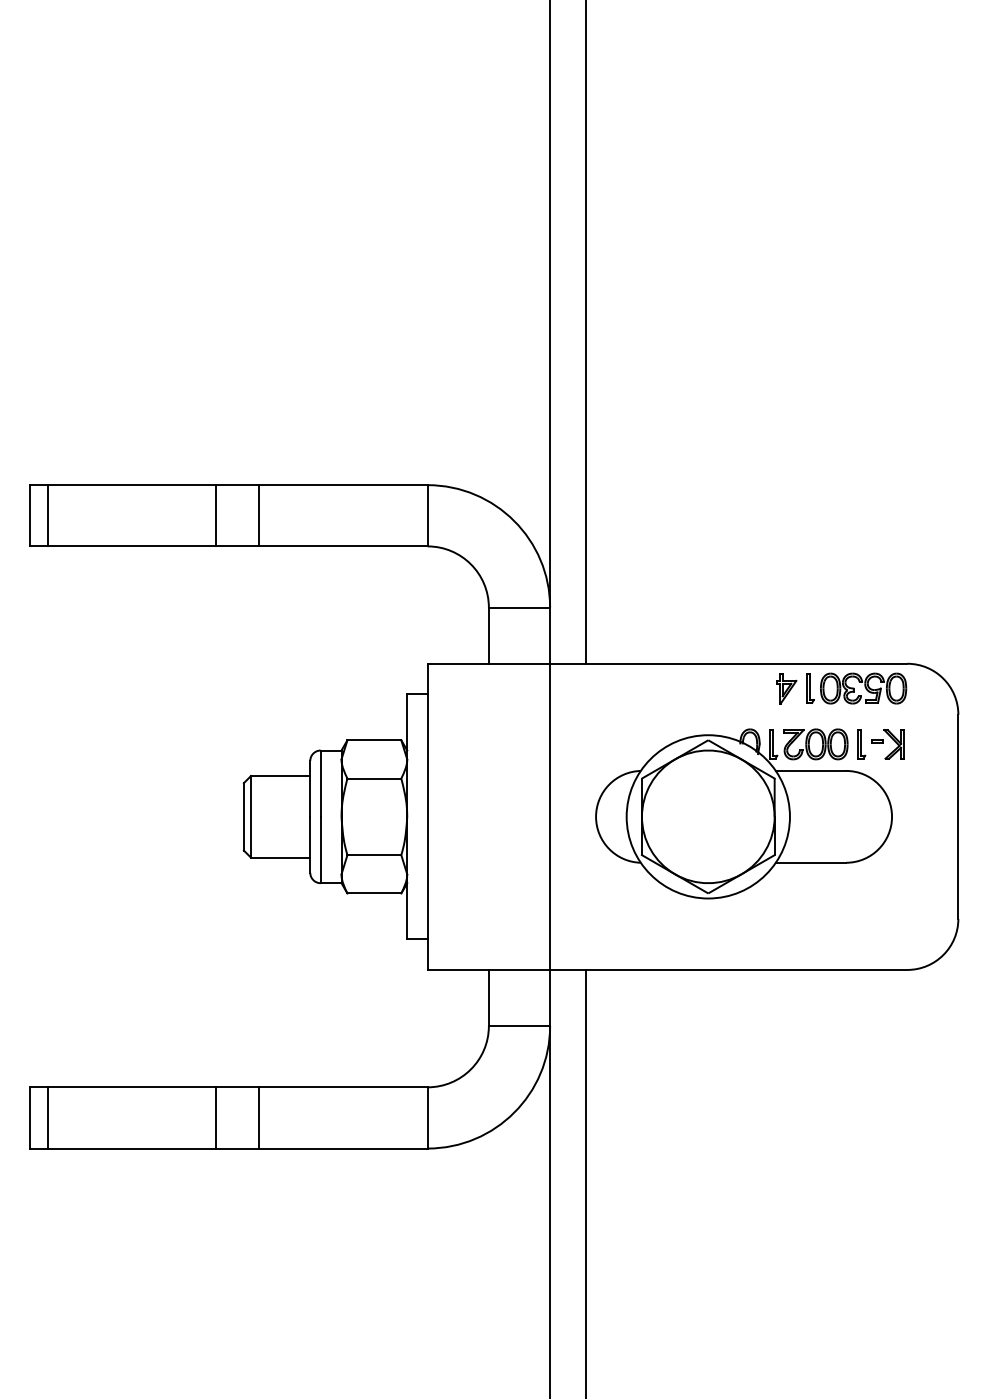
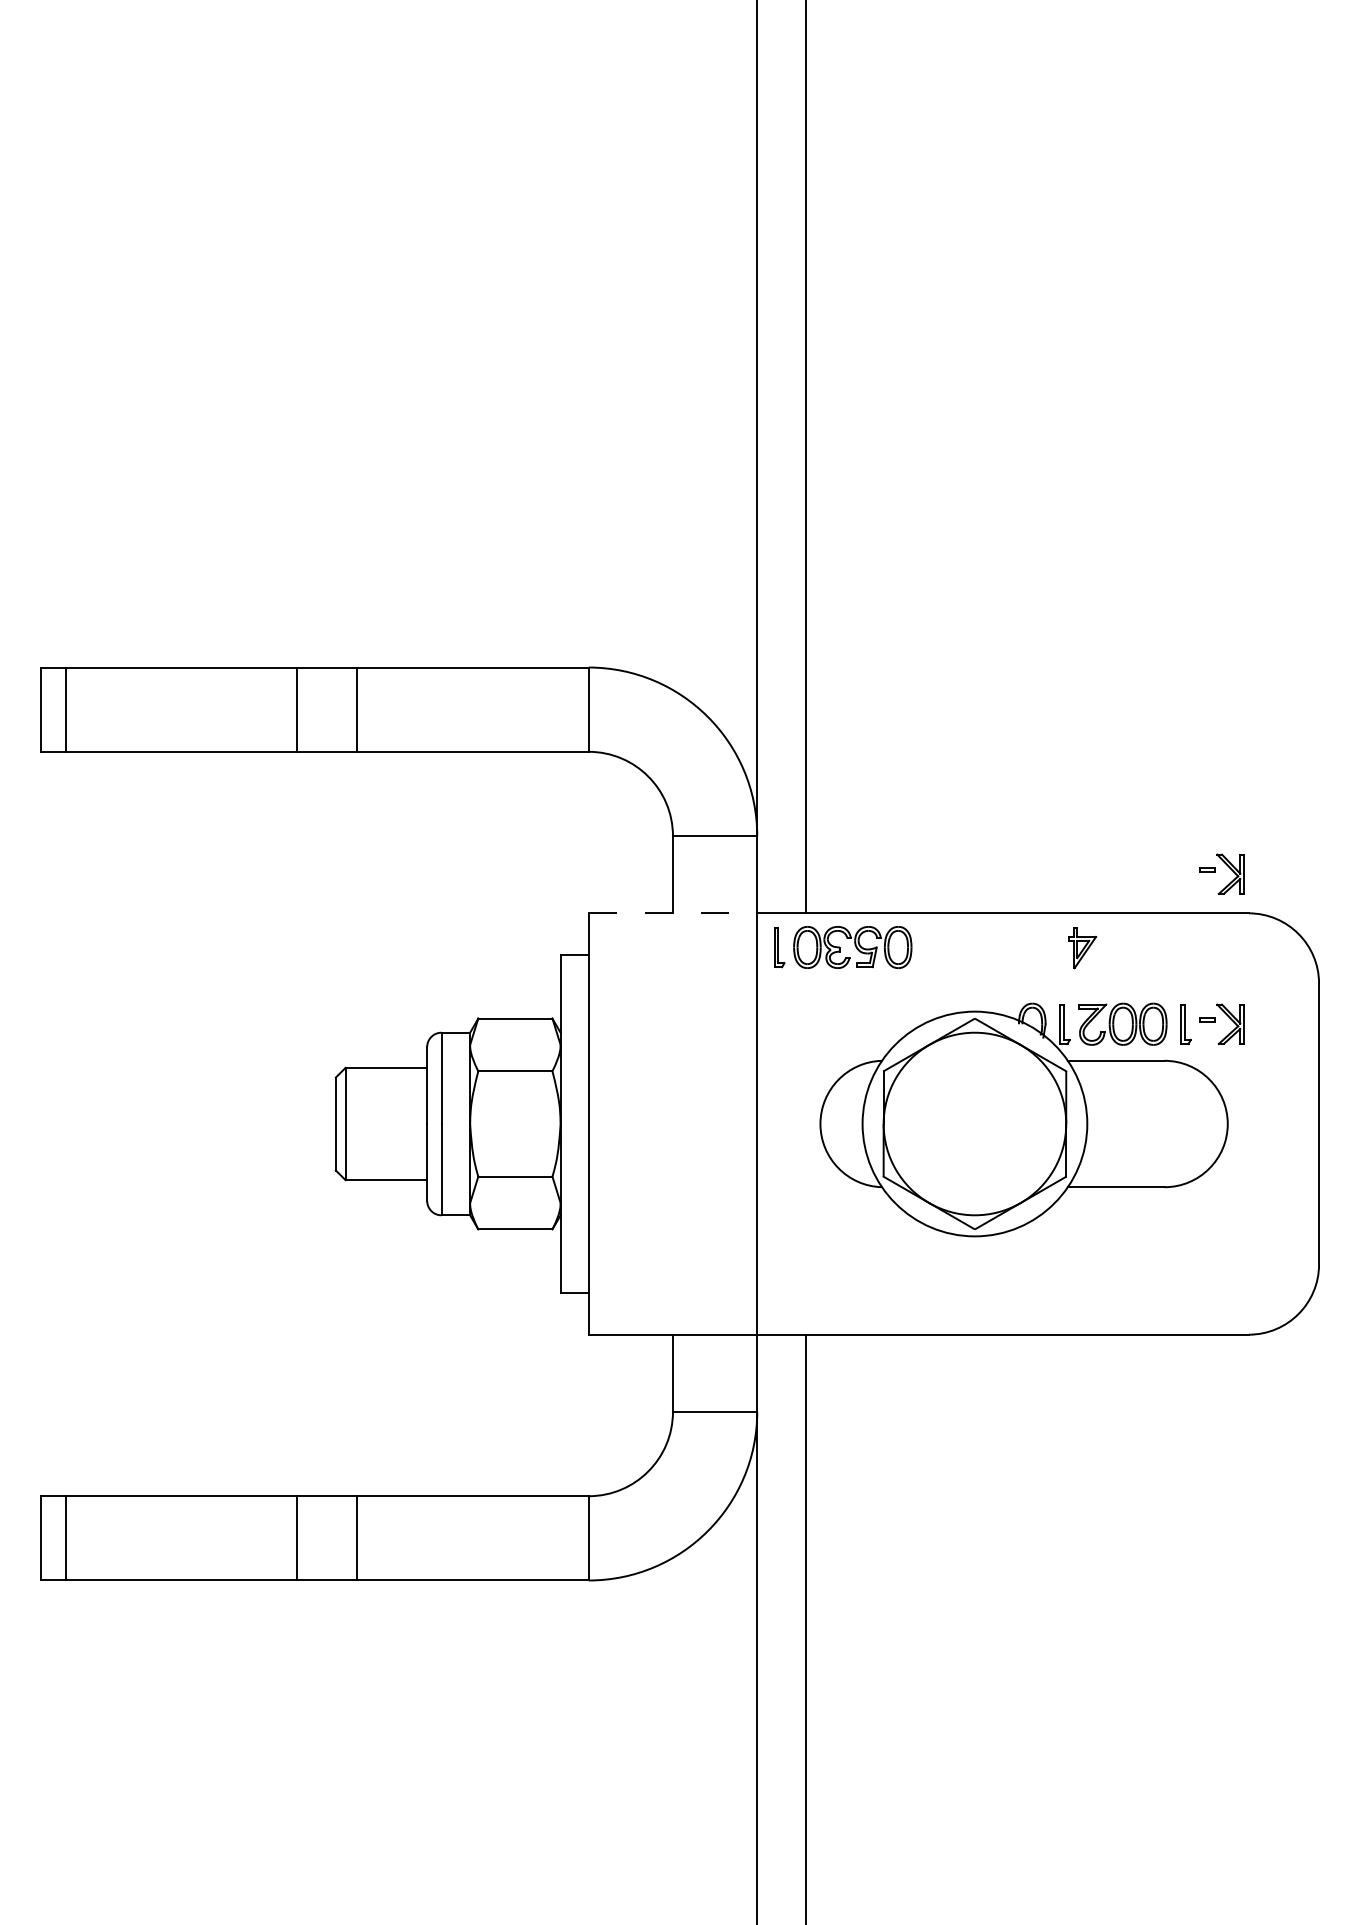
part: (887, 635) -> (1221, 874), added
line: (489, 663) -> (673, 912), solid -> dashed
part: (856, 688) -> (843, 947), moved

